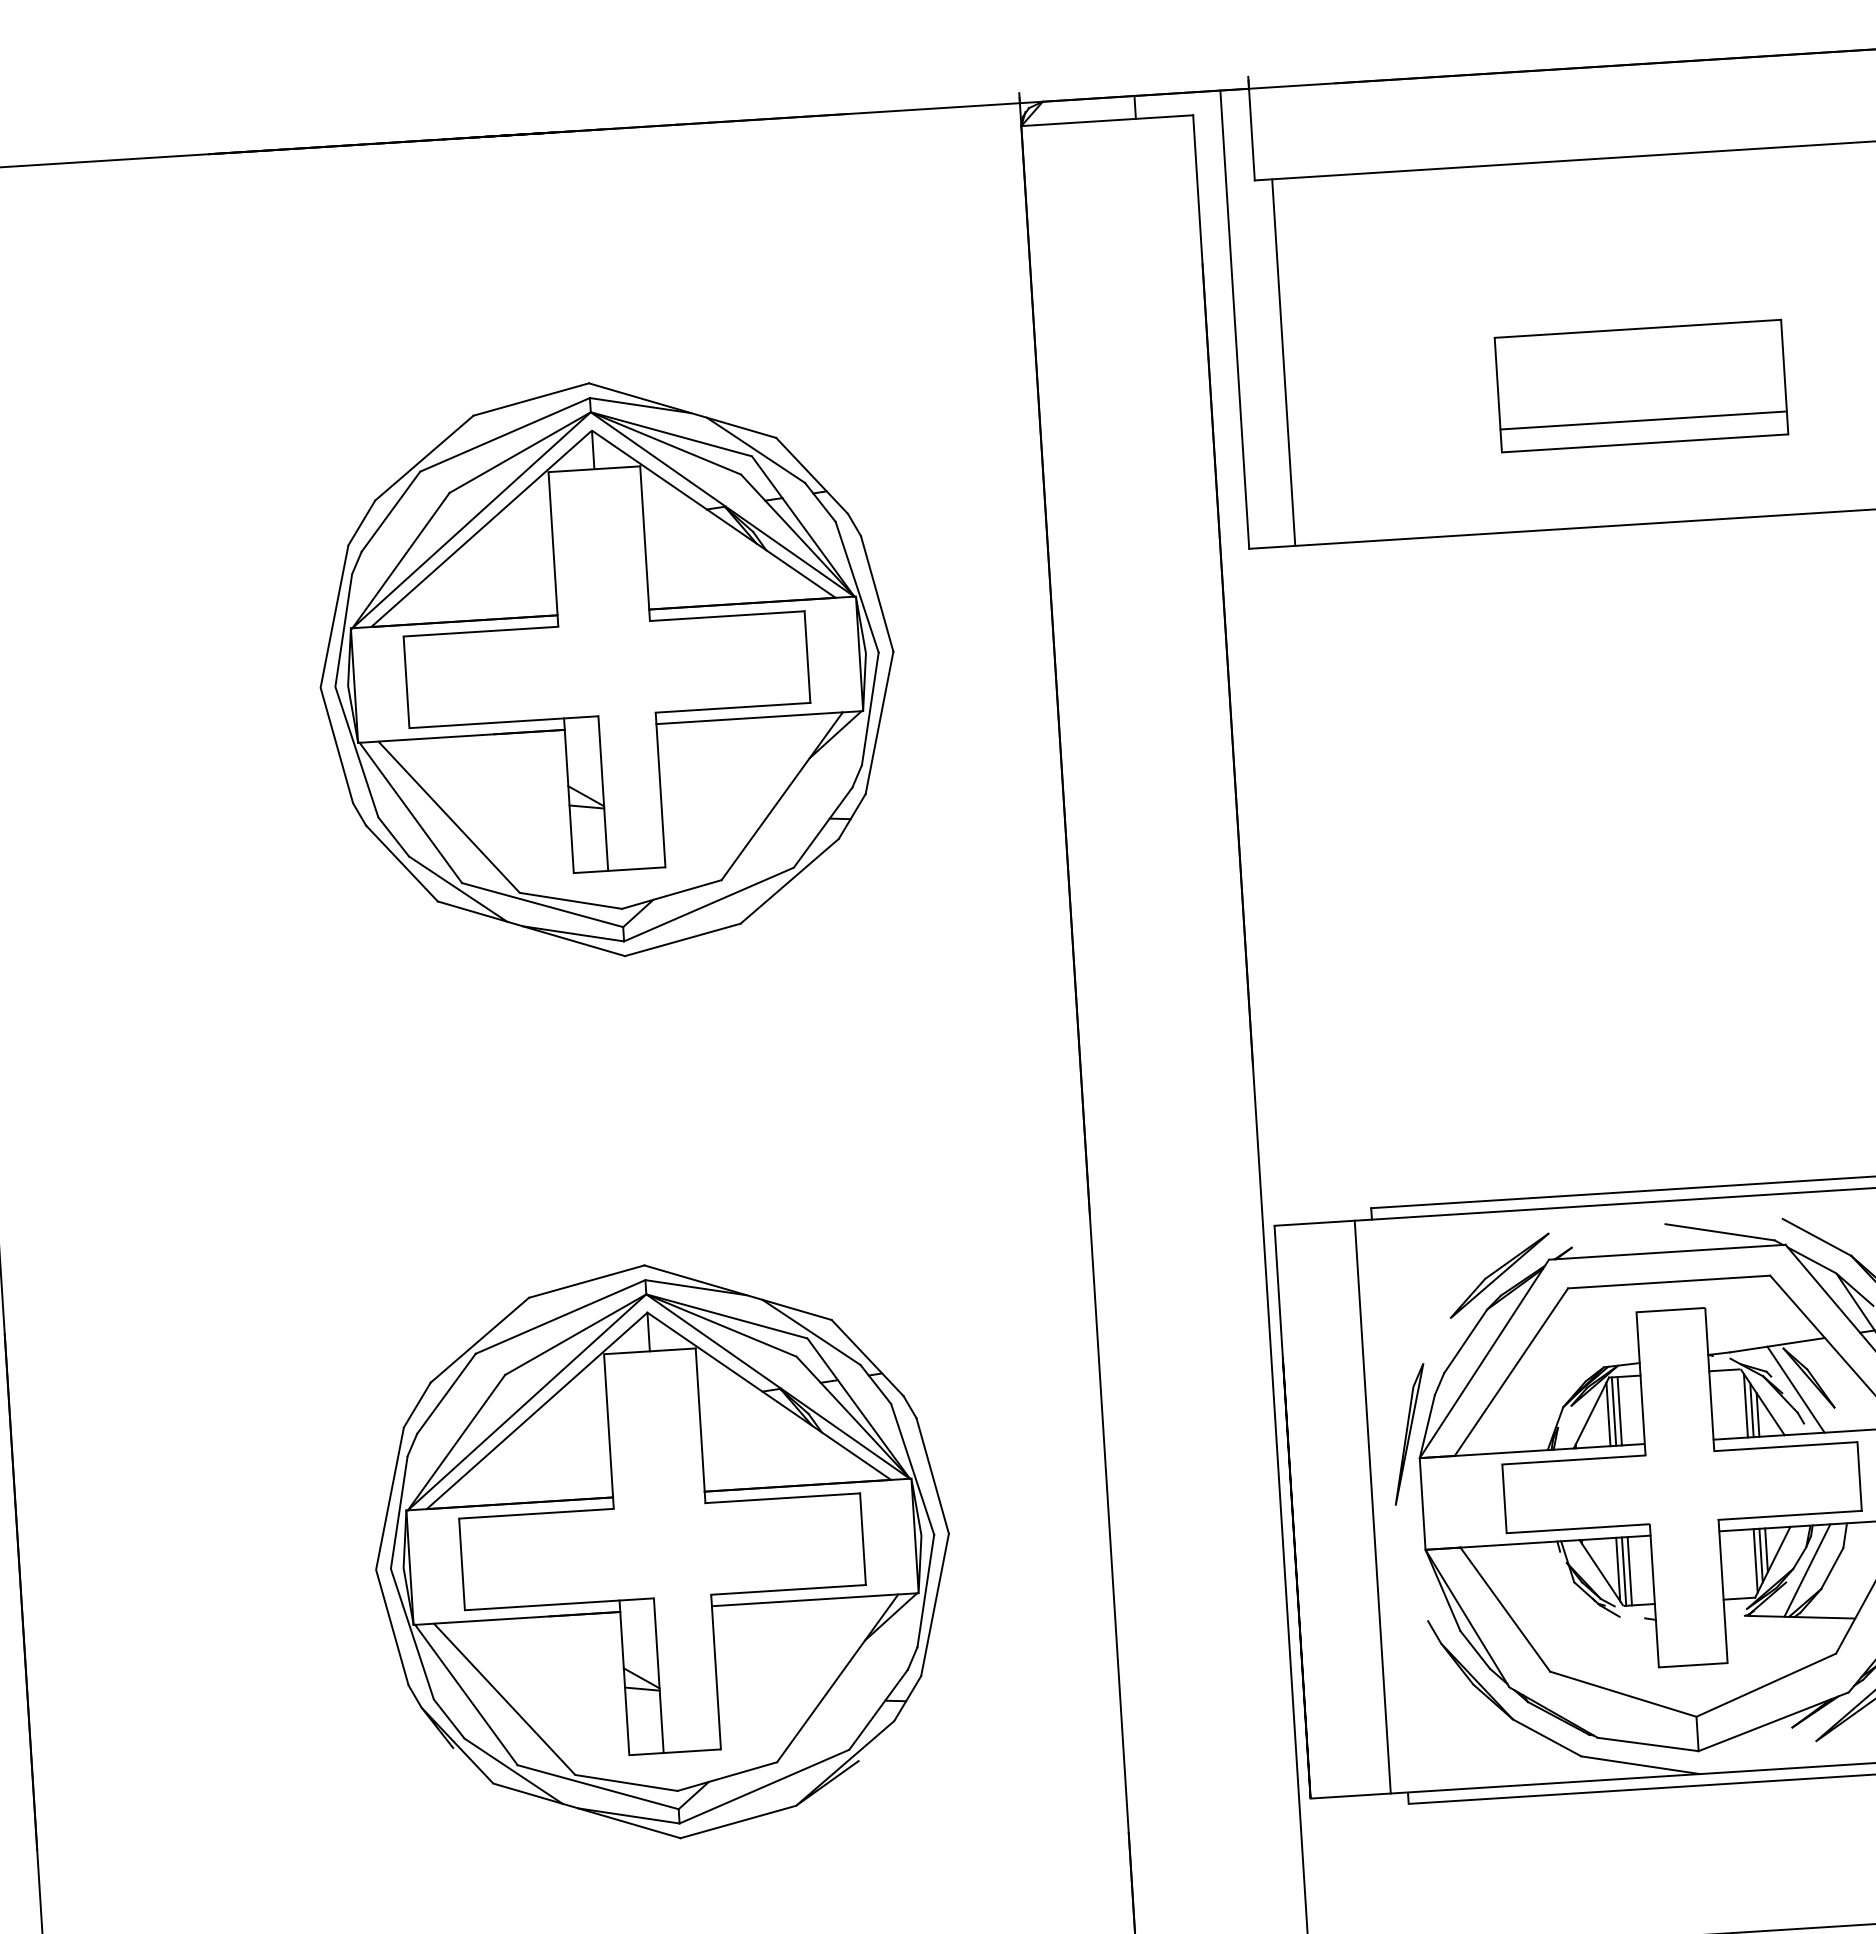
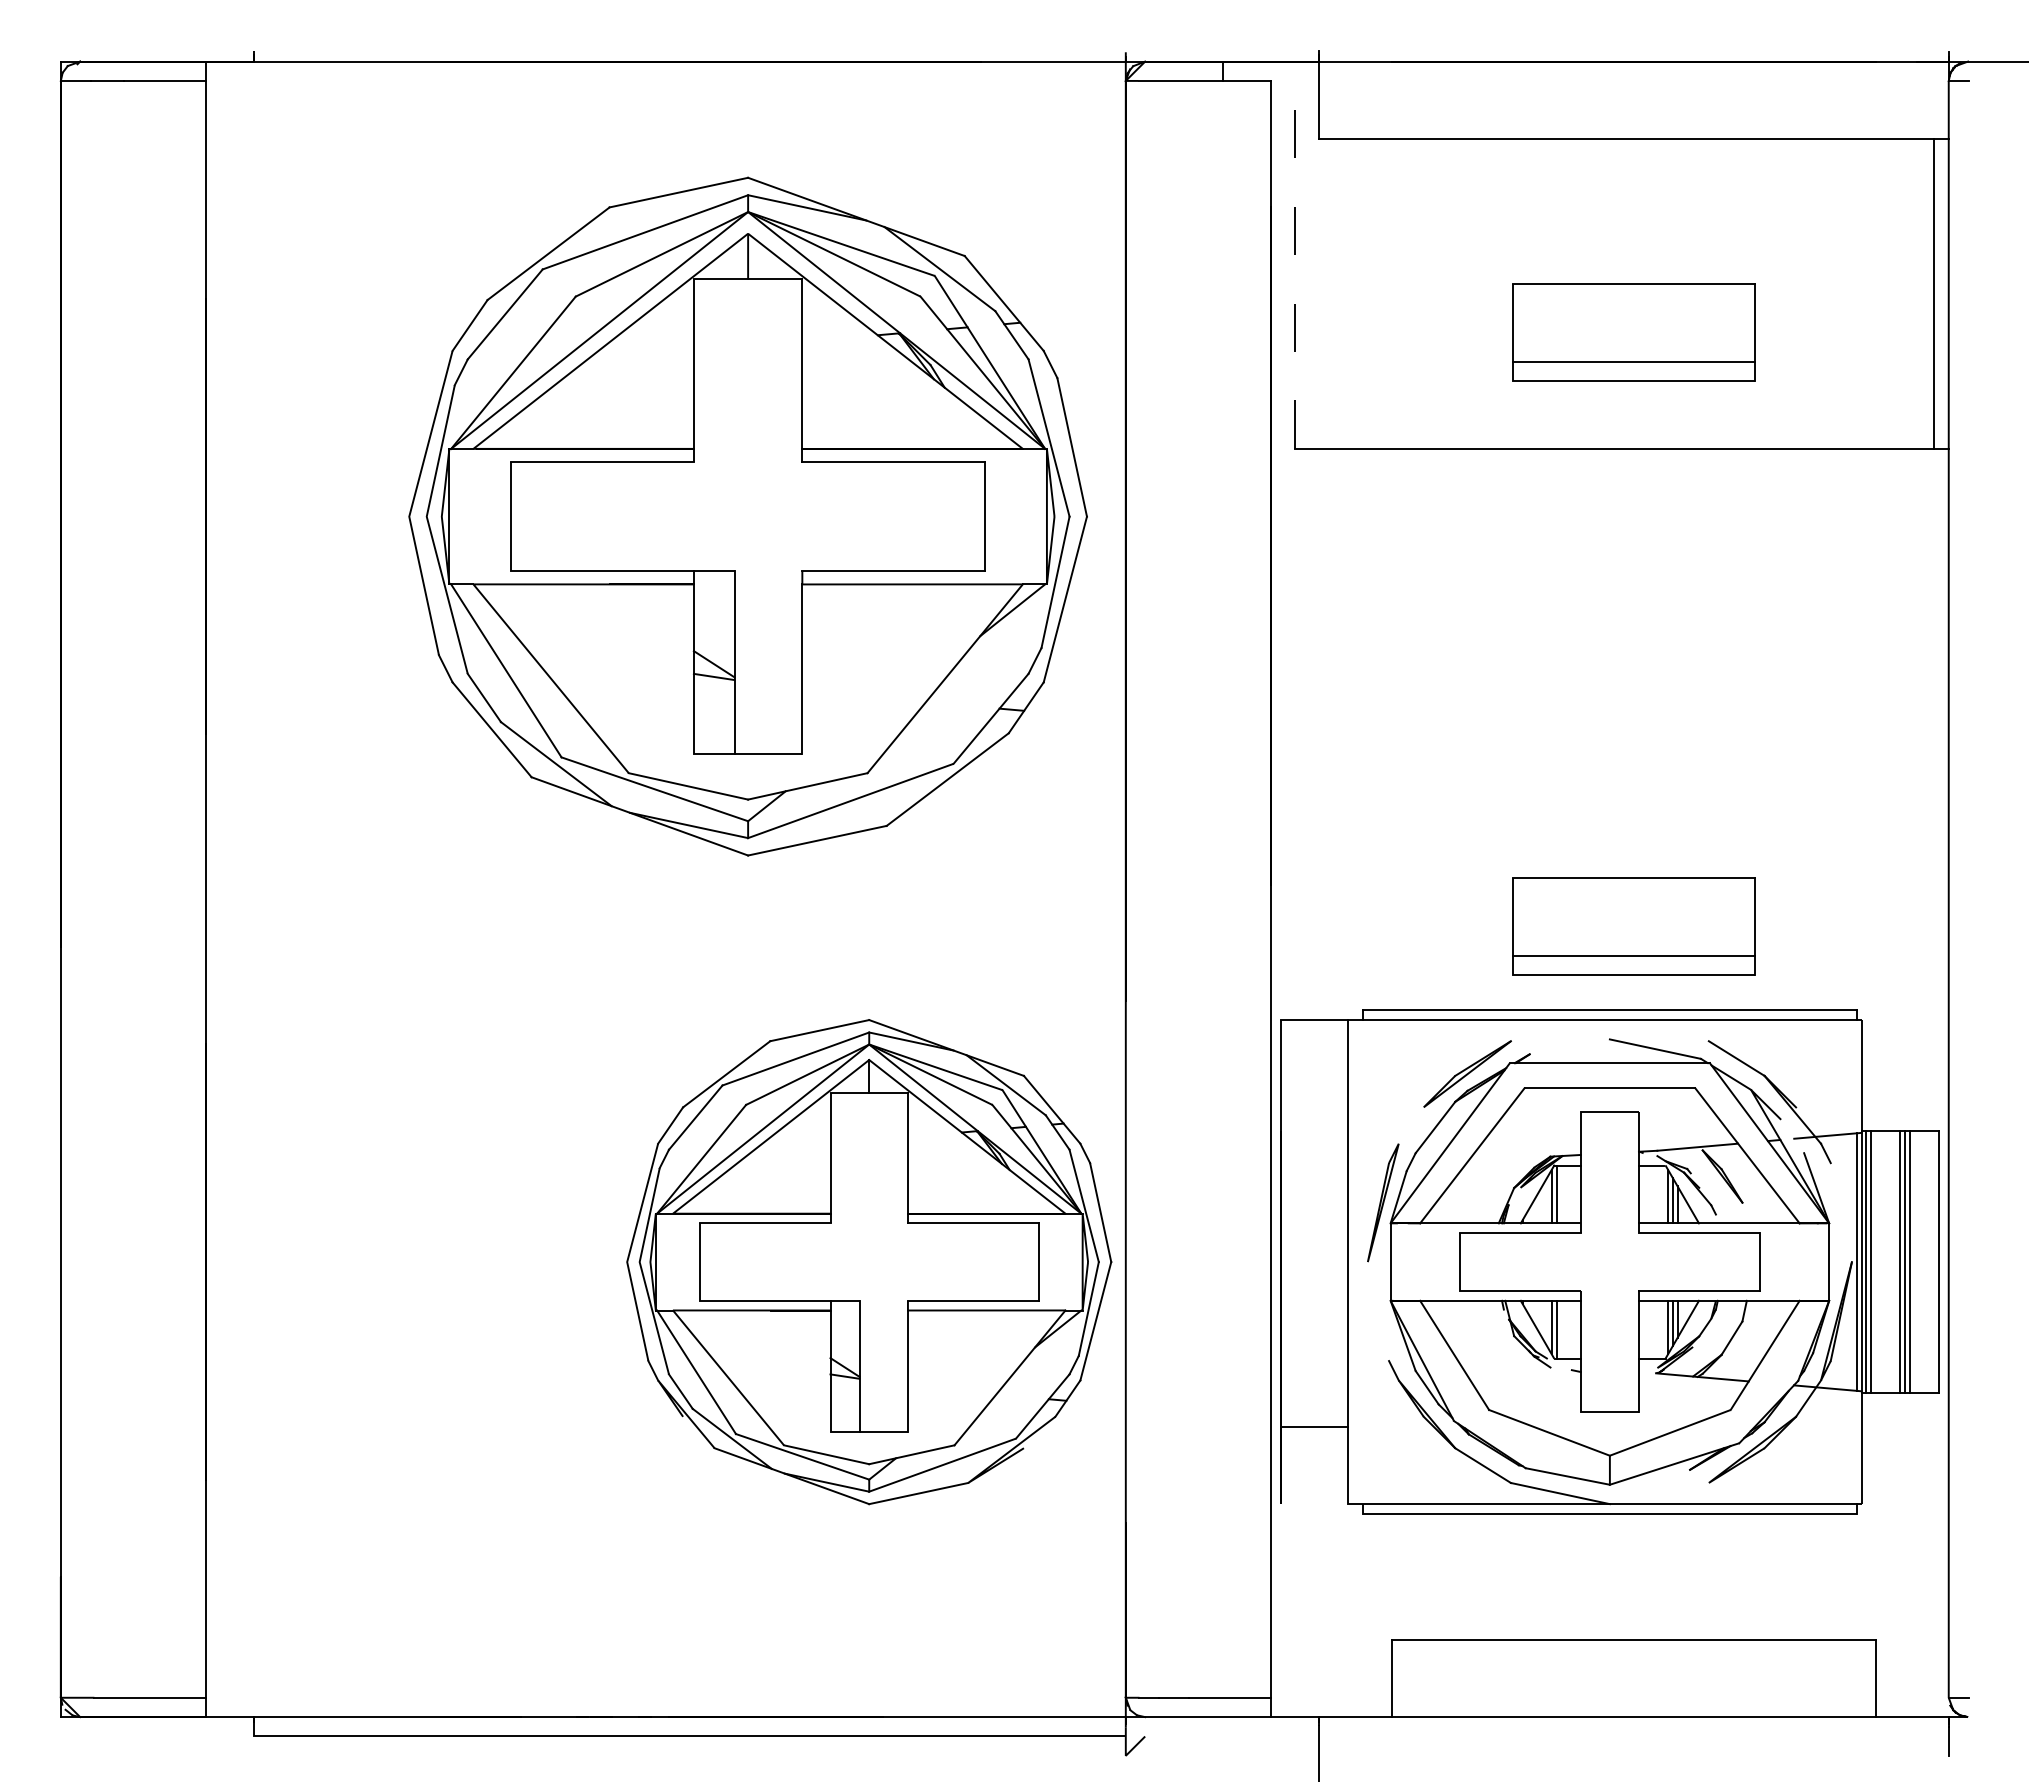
line: (1235, 320) -> (1295, 255), solid -> dashed
line: (1284, 362) -> (1334, 293), removed
part: (607, 669) -> (748, 516), size x1.4
part: (1685, 1088) -> (1633, 926), added
line: (1795, 1389) -> (1710, 1185), removed
line: (1619, 1411) -> (1561, 1194), removed
part: (662, 1552) -> (869, 1262), moved
line: (1806, 1570) -> (1710, 1338), removed
line: (1629, 1571) -> (1561, 1329), removed
line: (1350, 1796) -> (1314, 1427), moved

